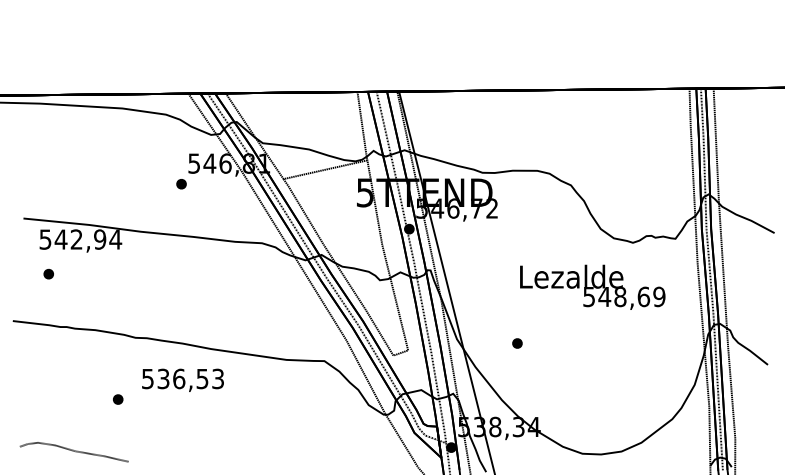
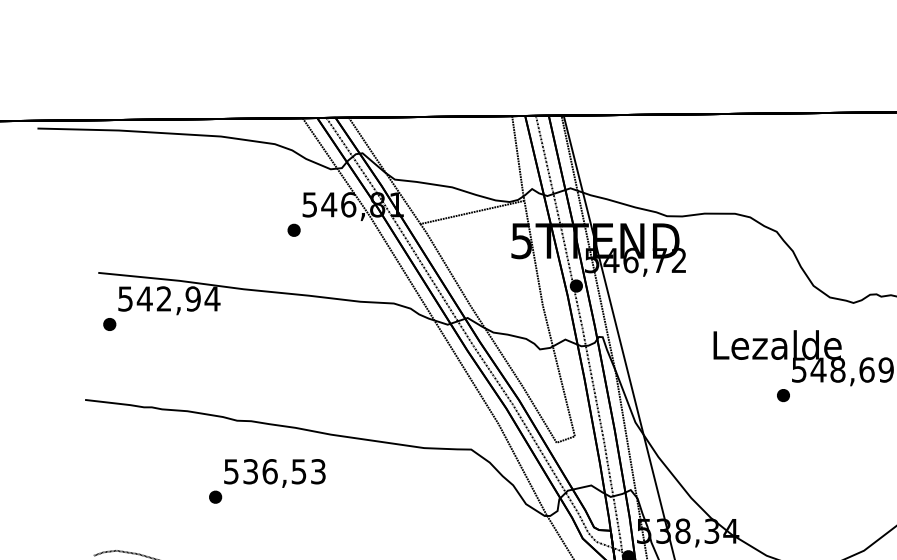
part: (48, 274) -> (109, 324), moved
part: (517, 343) -> (783, 395), moved
text: (182, 379) -> (274, 472), moved

